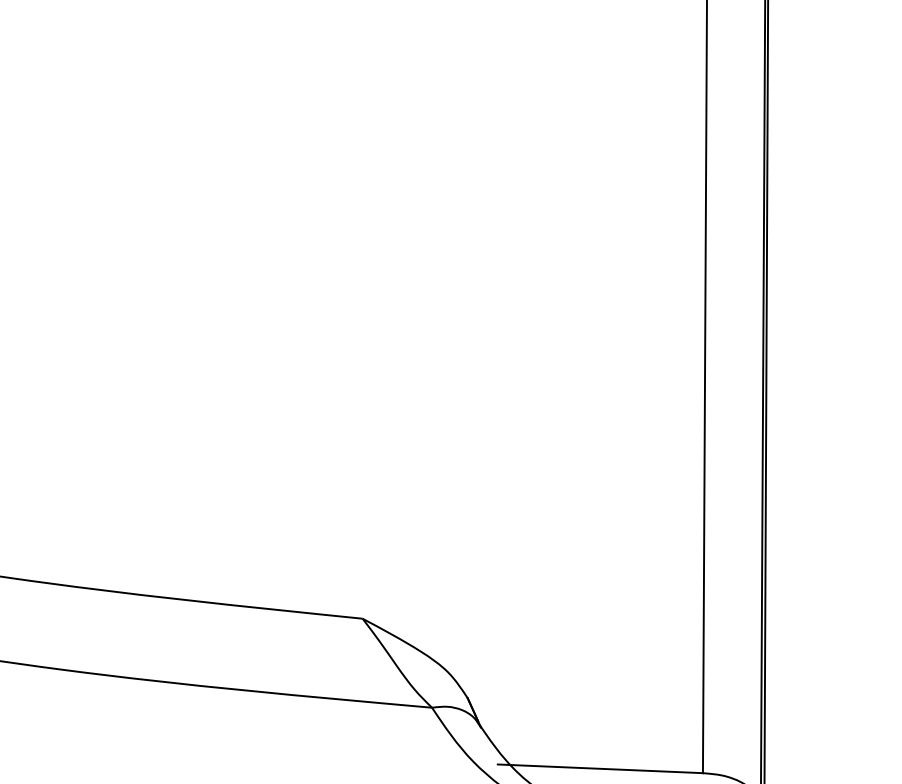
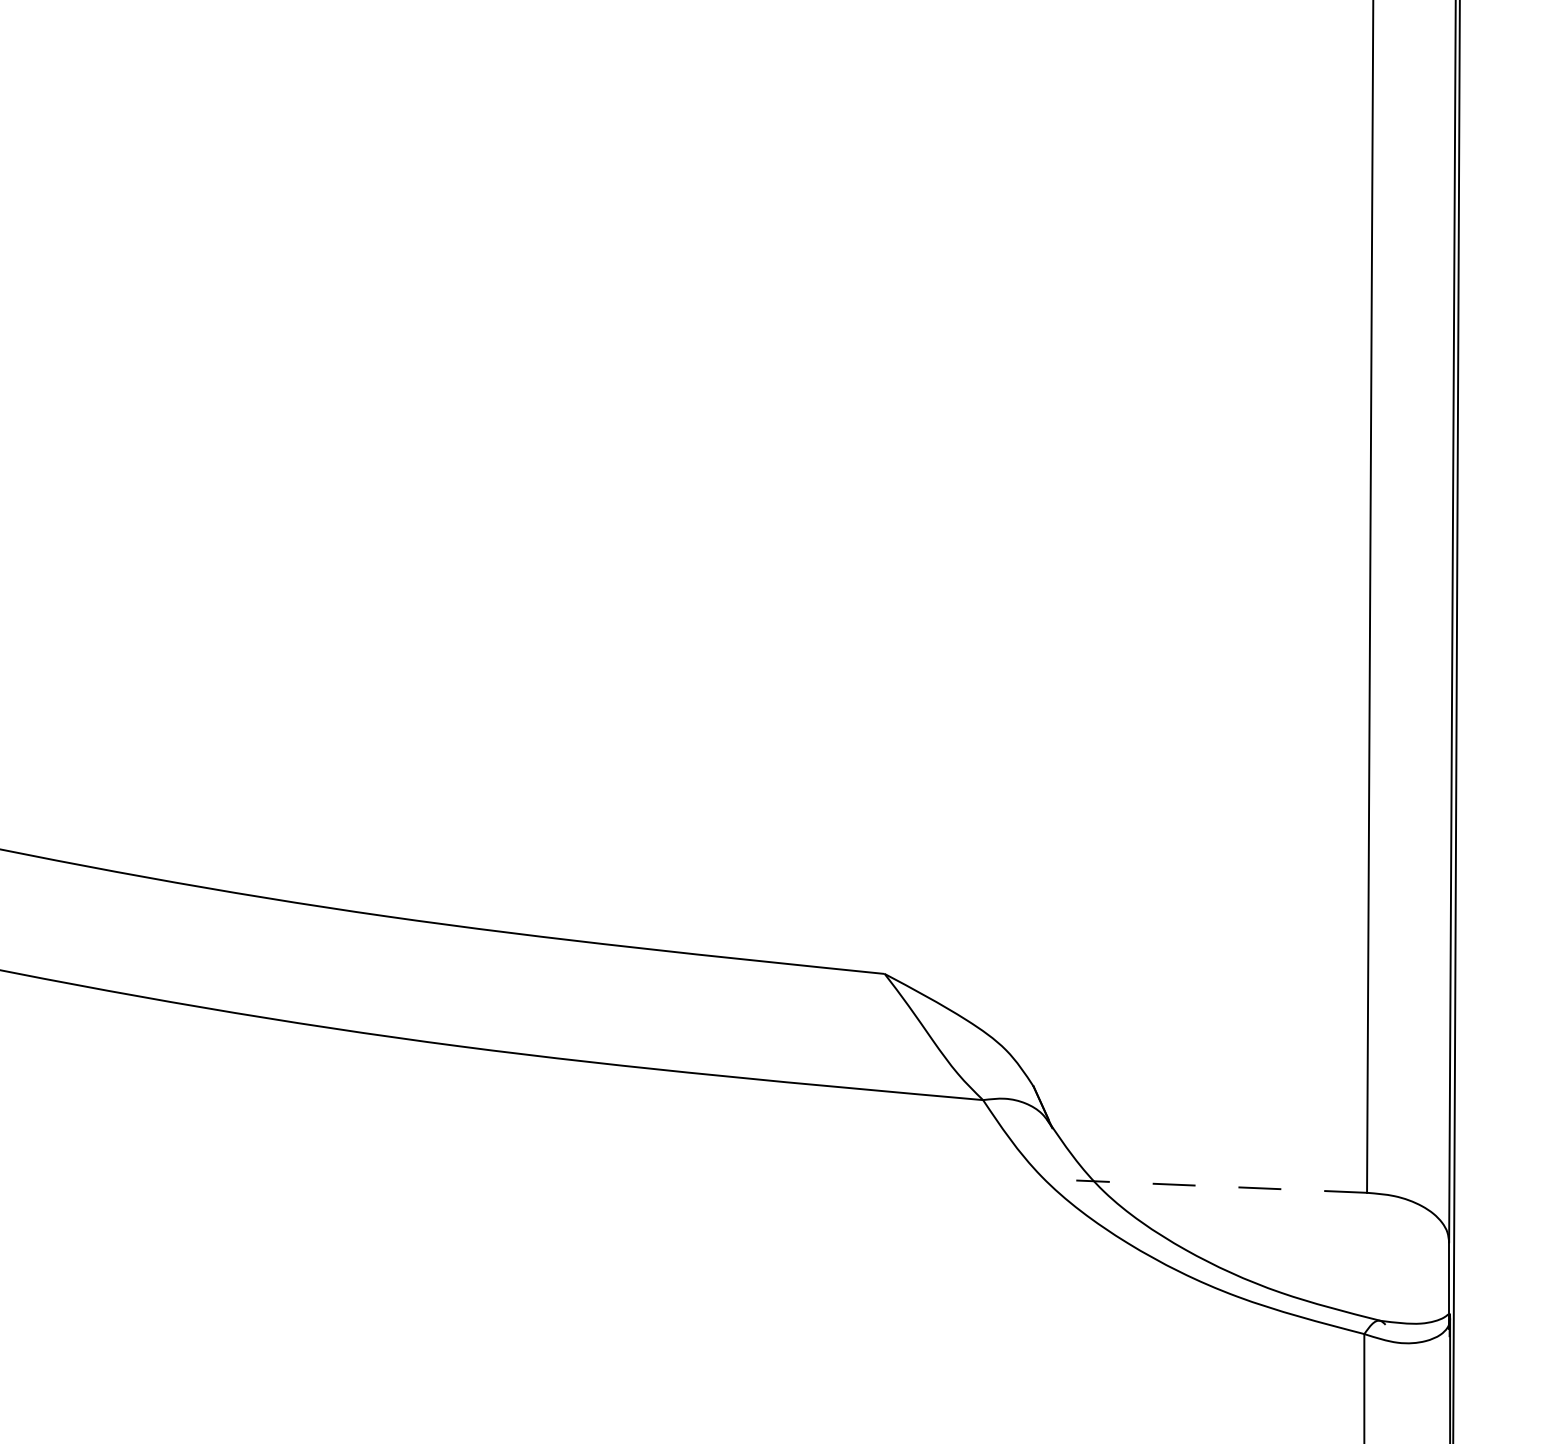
line: (600, 768) -> (1221, 1186), solid -> dashed

